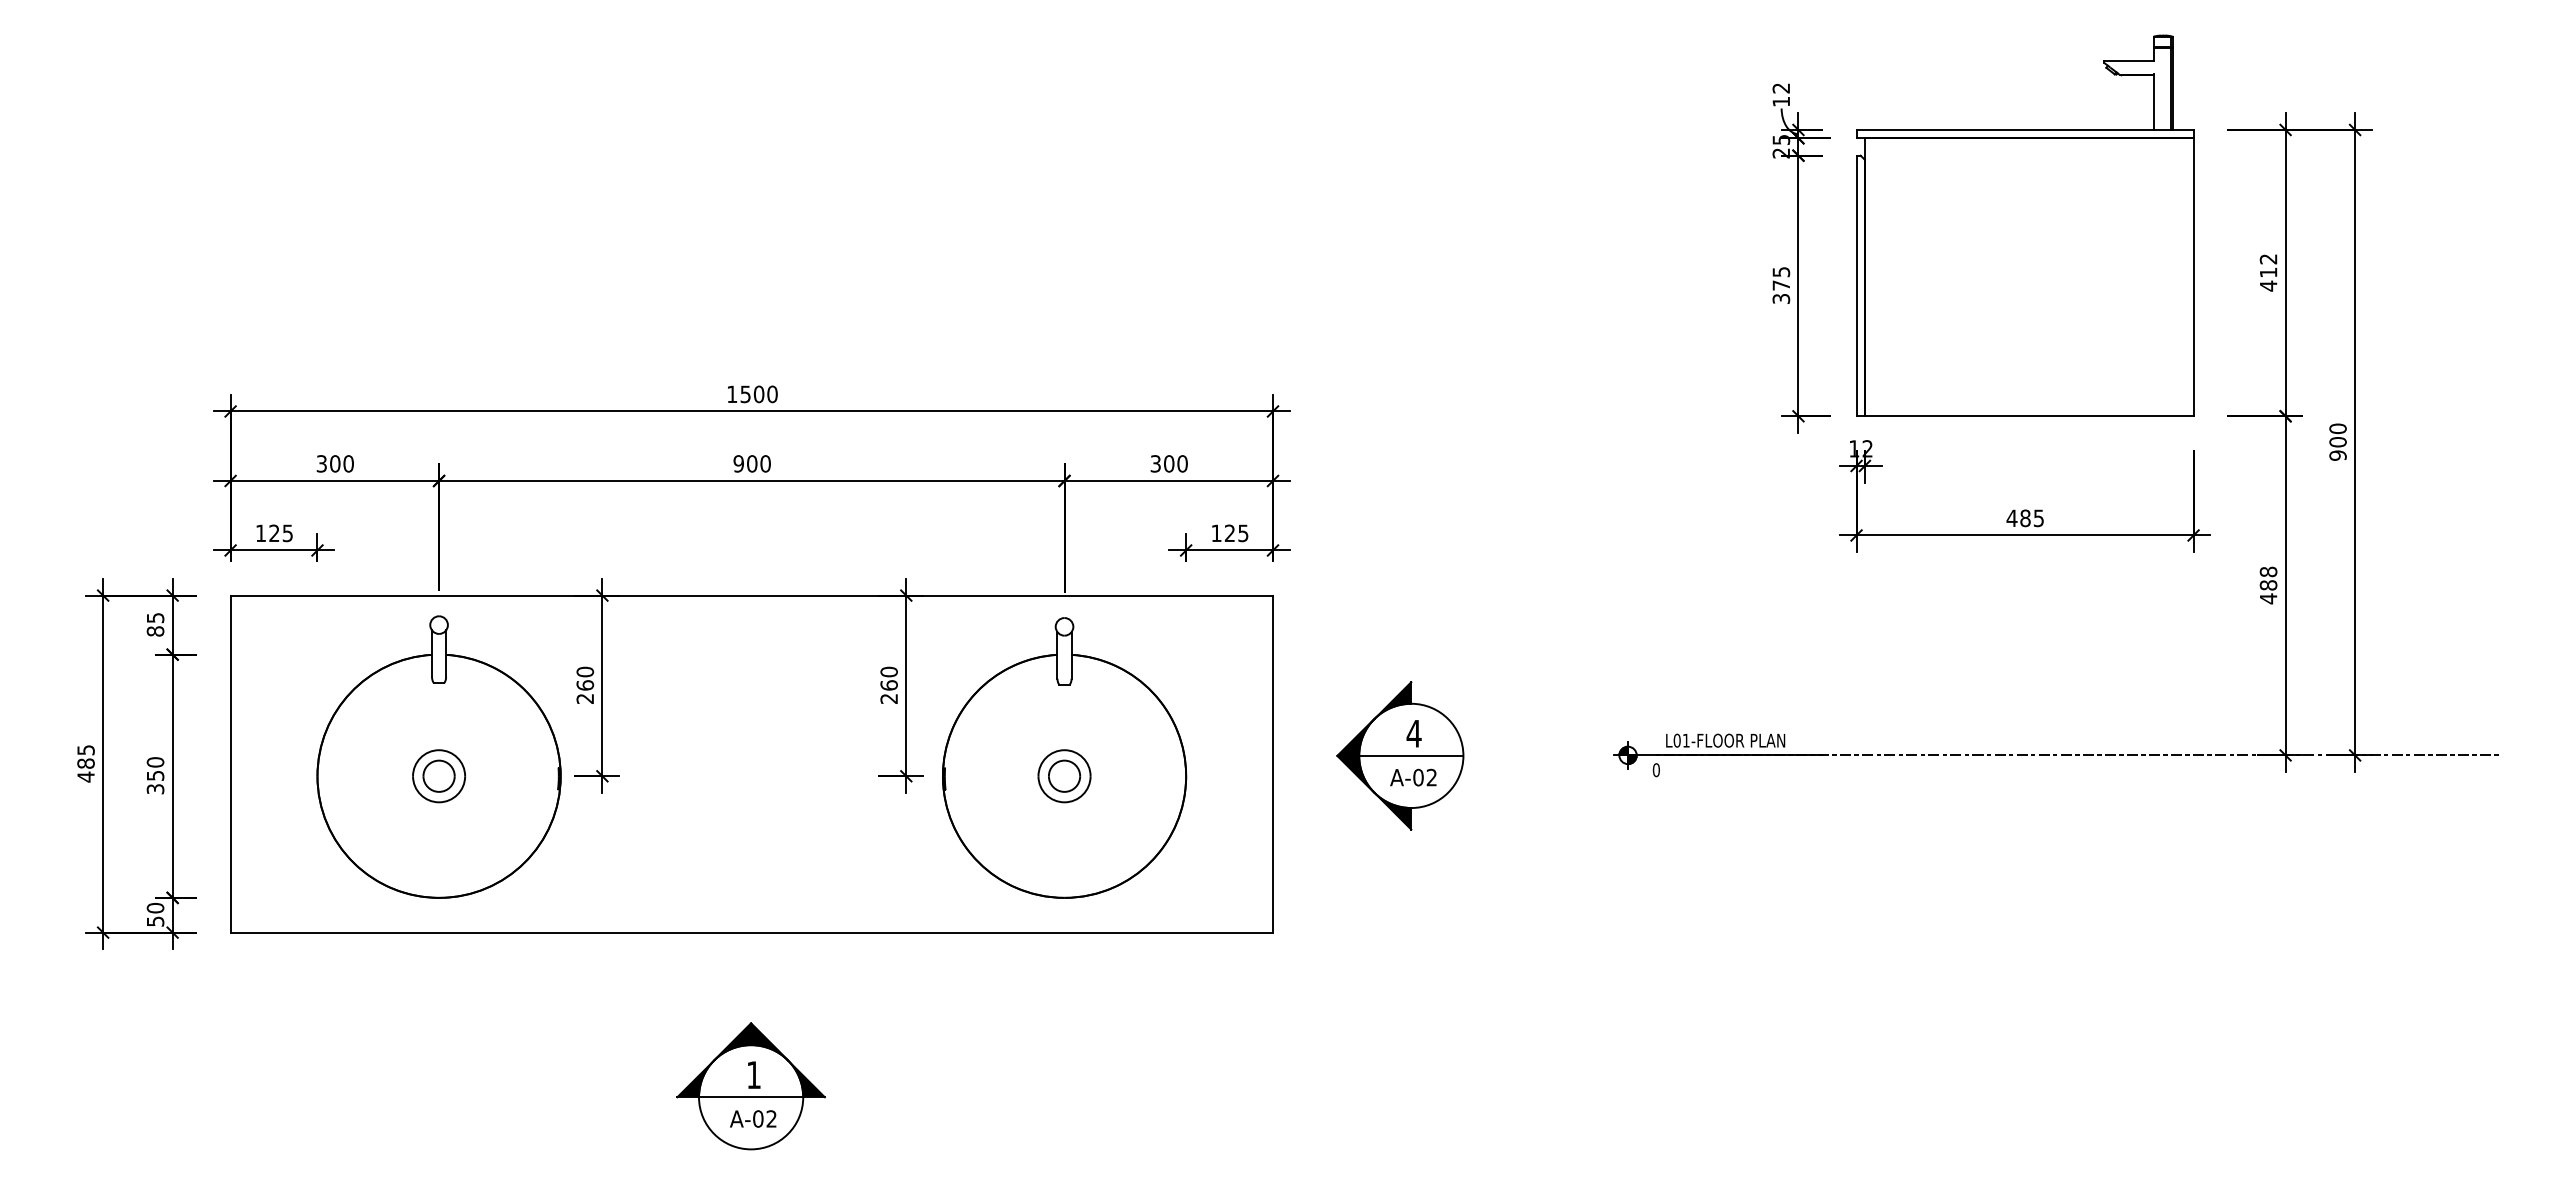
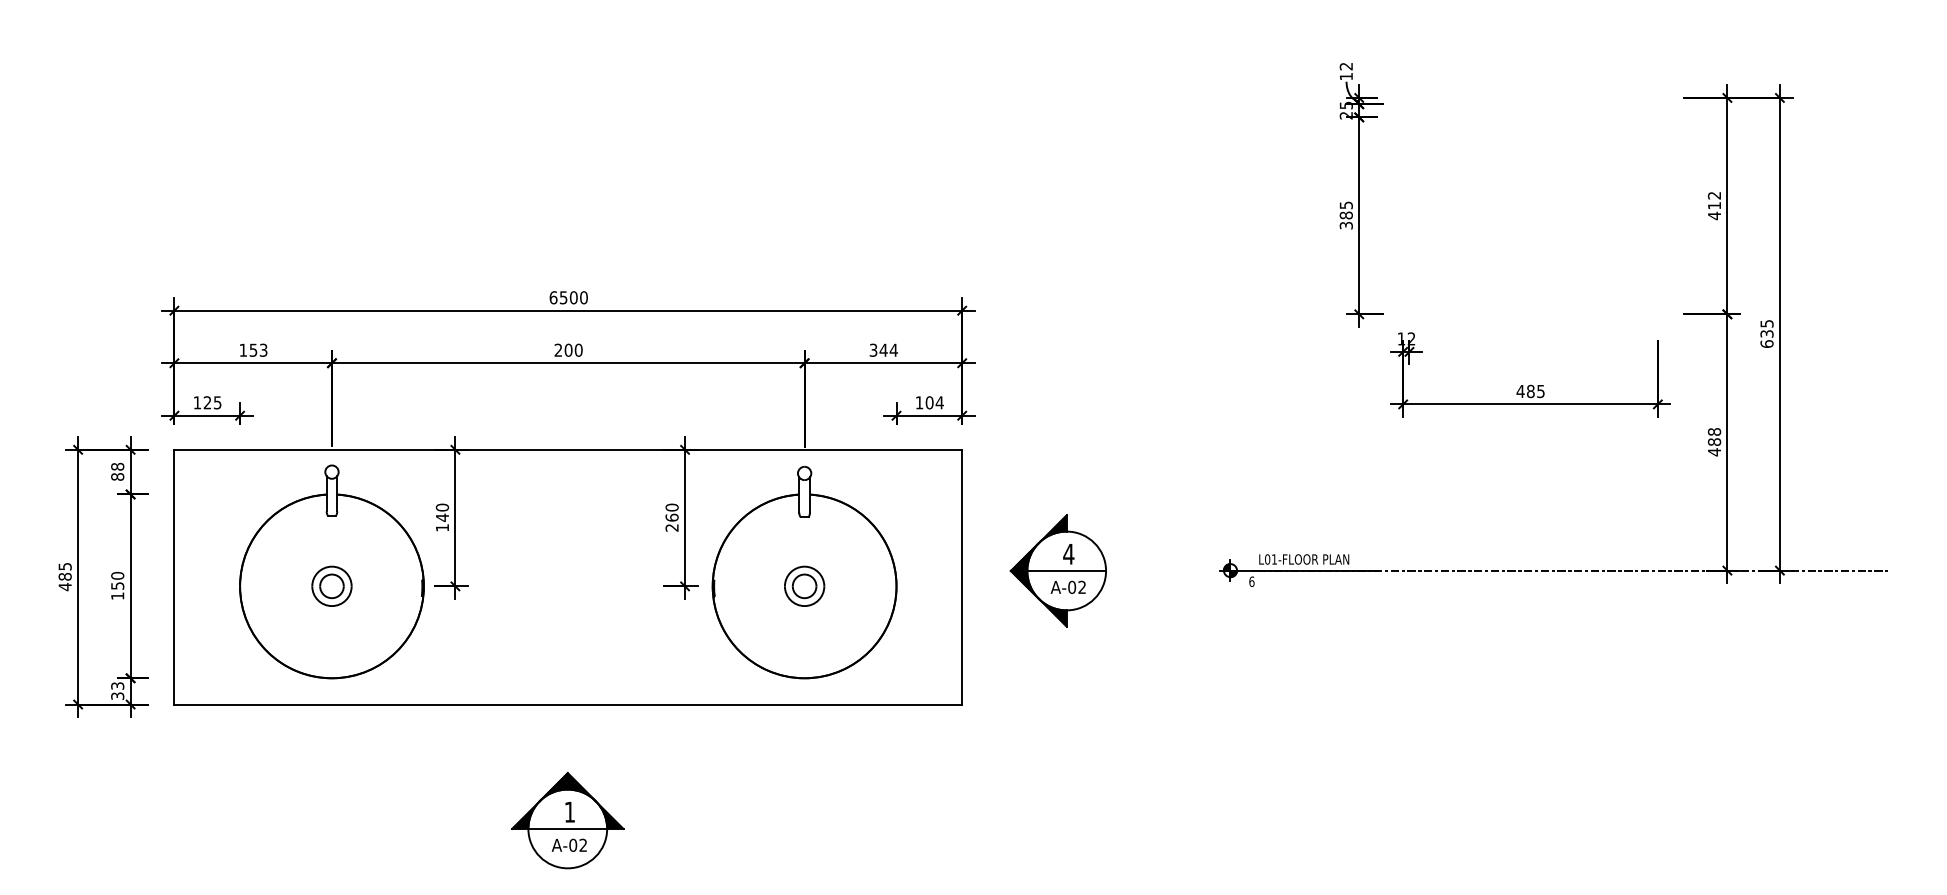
part: (2025, 225) -> (1530, 170), removed
text: (1781, 285) -> (1346, 215), 375 -> 385
text: (732, 394) -> (553, 297), 1500 -> 6500
text: (2337, 441) -> (1766, 333), 900 -> 635
text: (334, 463) -> (252, 350), 300 -> 153
text: (738, 463) -> (558, 350), 900 -> 200
text: (1175, 463) -> (888, 350), 300 -> 344
text: (1236, 533) -> (934, 402), 125 -> 104
text: (155, 617) -> (117, 466), 85 -> 88
text: (585, 691) -> (442, 522), 260 -> 140
text: (1656, 769) -> (1251, 581), 0 -> 6
text: (155, 789) -> (117, 596), 350 -> 150
text: (155, 914) -> (117, 690), 50 -> 33

